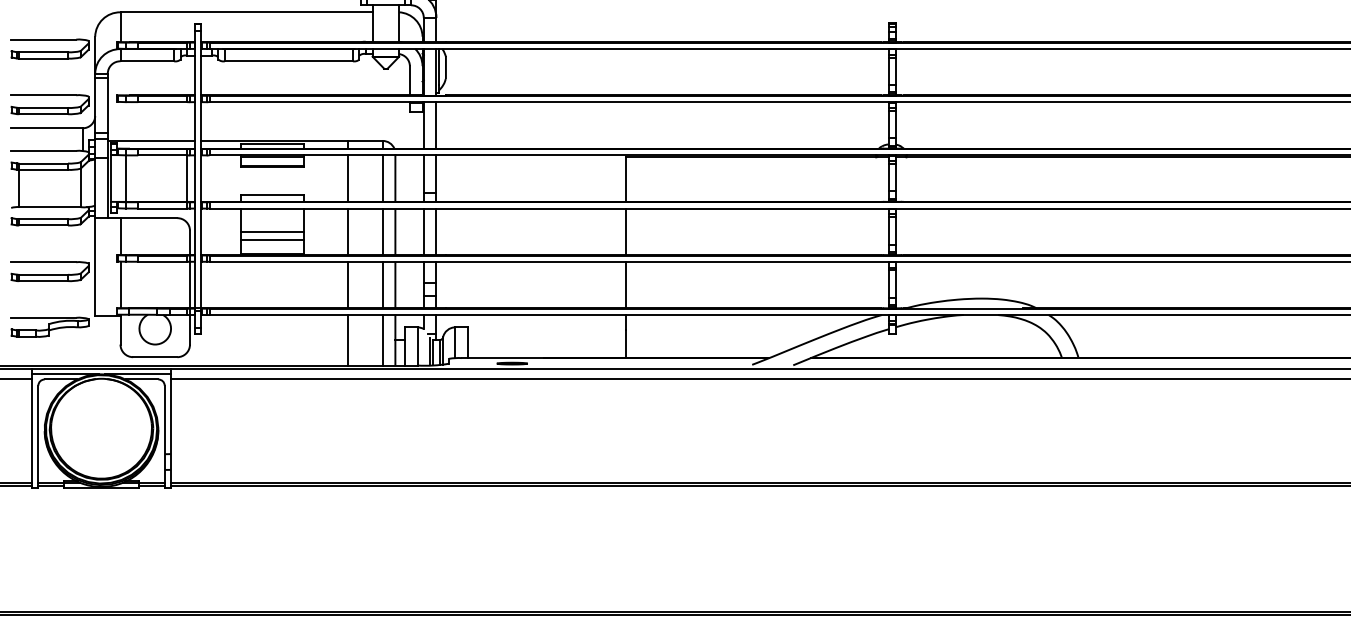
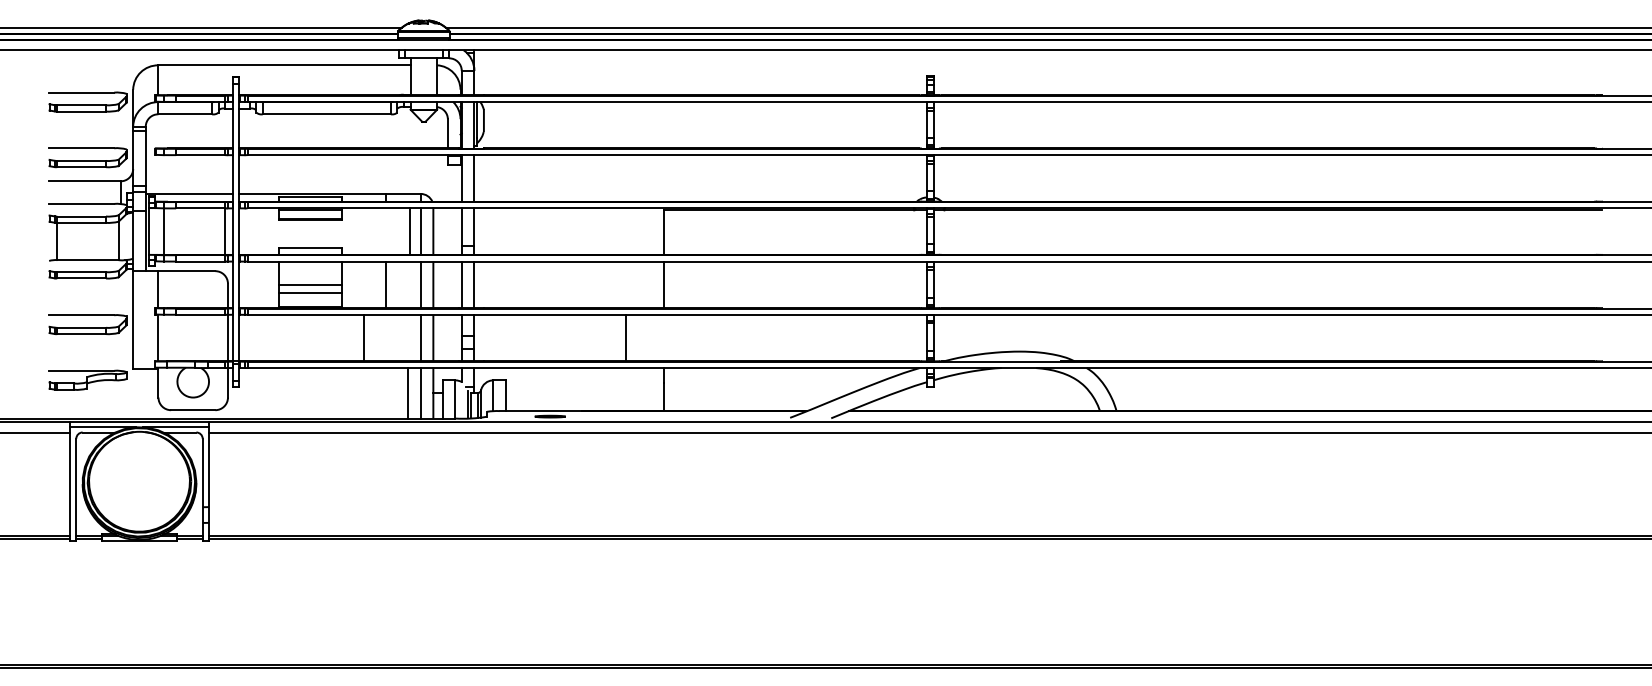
line: (347, 178) -> (409, 231), moved
line: (347, 284) -> (363, 337), moved
line: (626, 284) -> (626, 337), moved
line: (347, 340) -> (407, 393), moved

